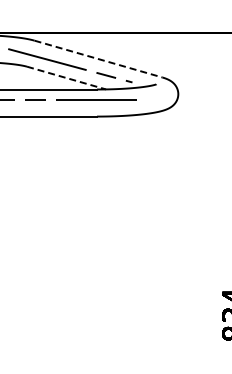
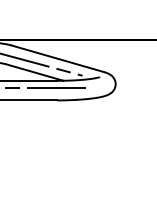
line: (98, 59) -> (57, 59), dashed -> solid
line: (67, 78) -> (35, 72), dashed -> solid

